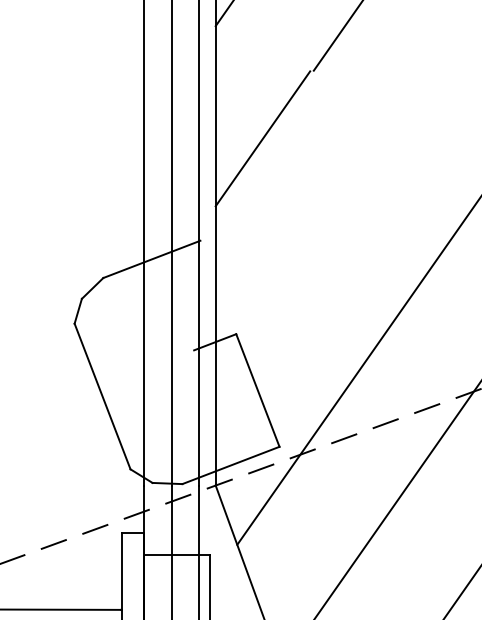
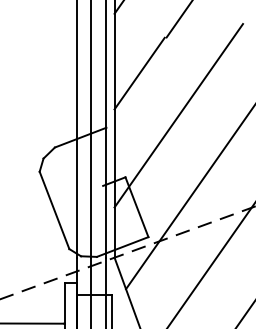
line: (336, 217) -> (178, 115), added

